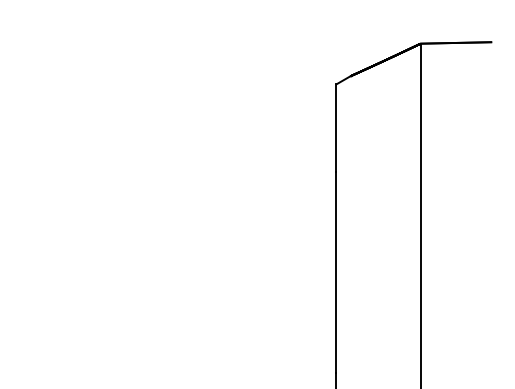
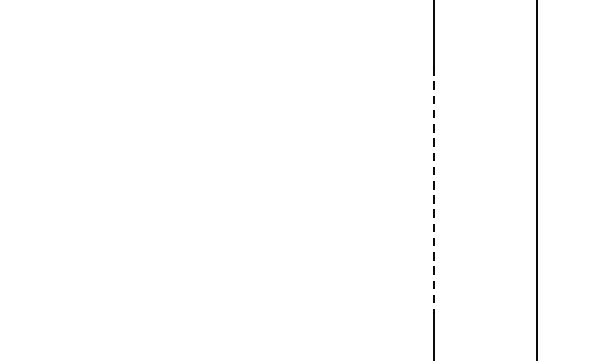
line: (336, 272) -> (434, 190), solid -> dashed

